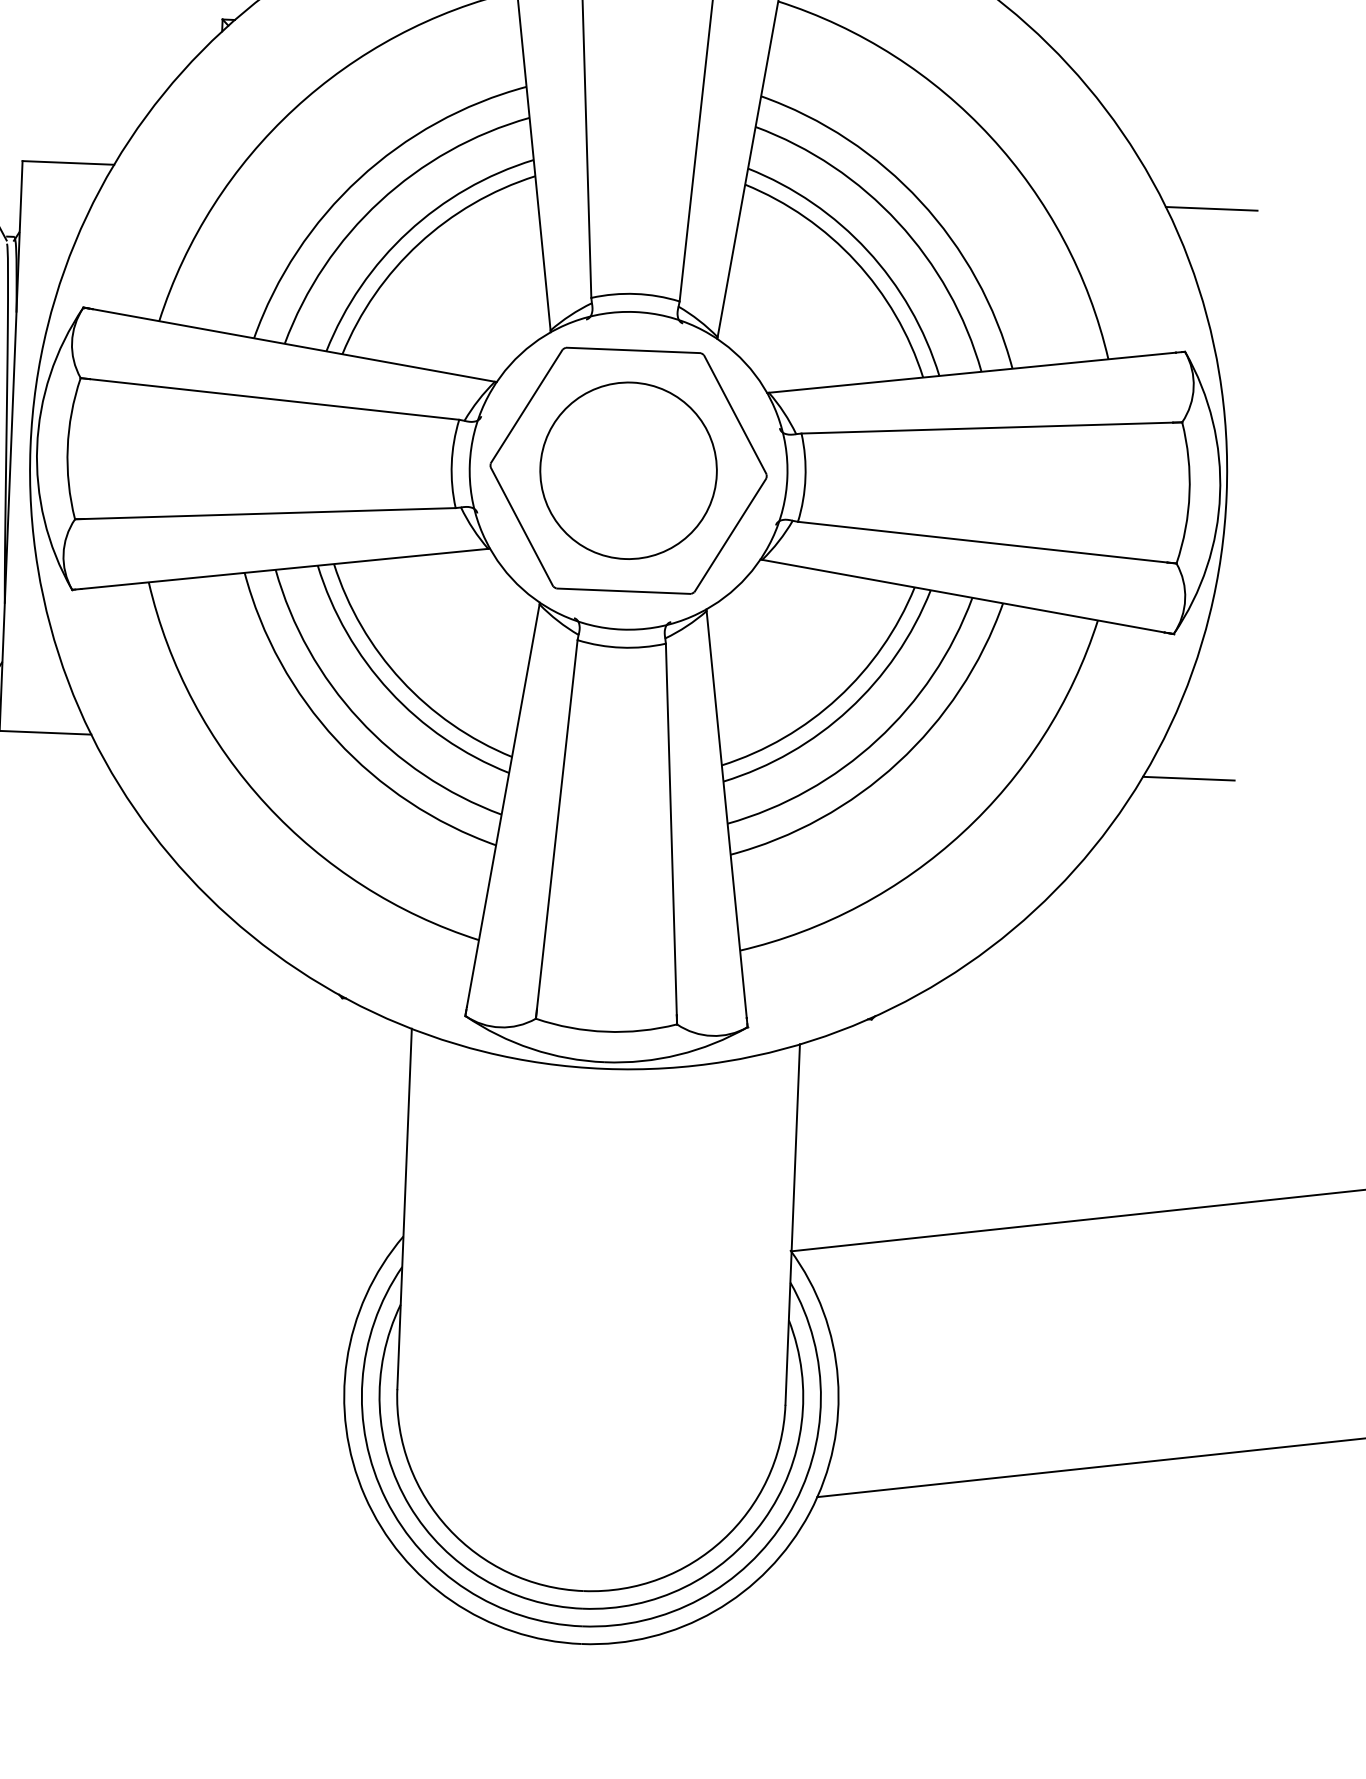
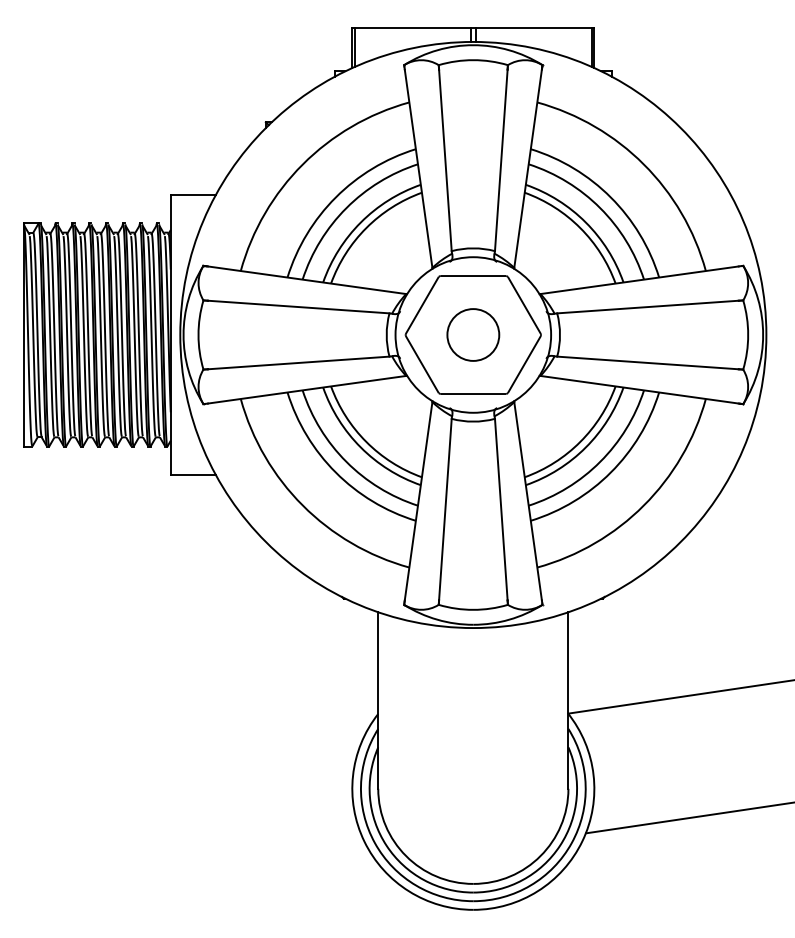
line: (1209, 208) -> (752, 195), removed
circle: (628, 469) -> (473, 334), size x0.6
line: (1186, 778) -> (752, 474), removed

